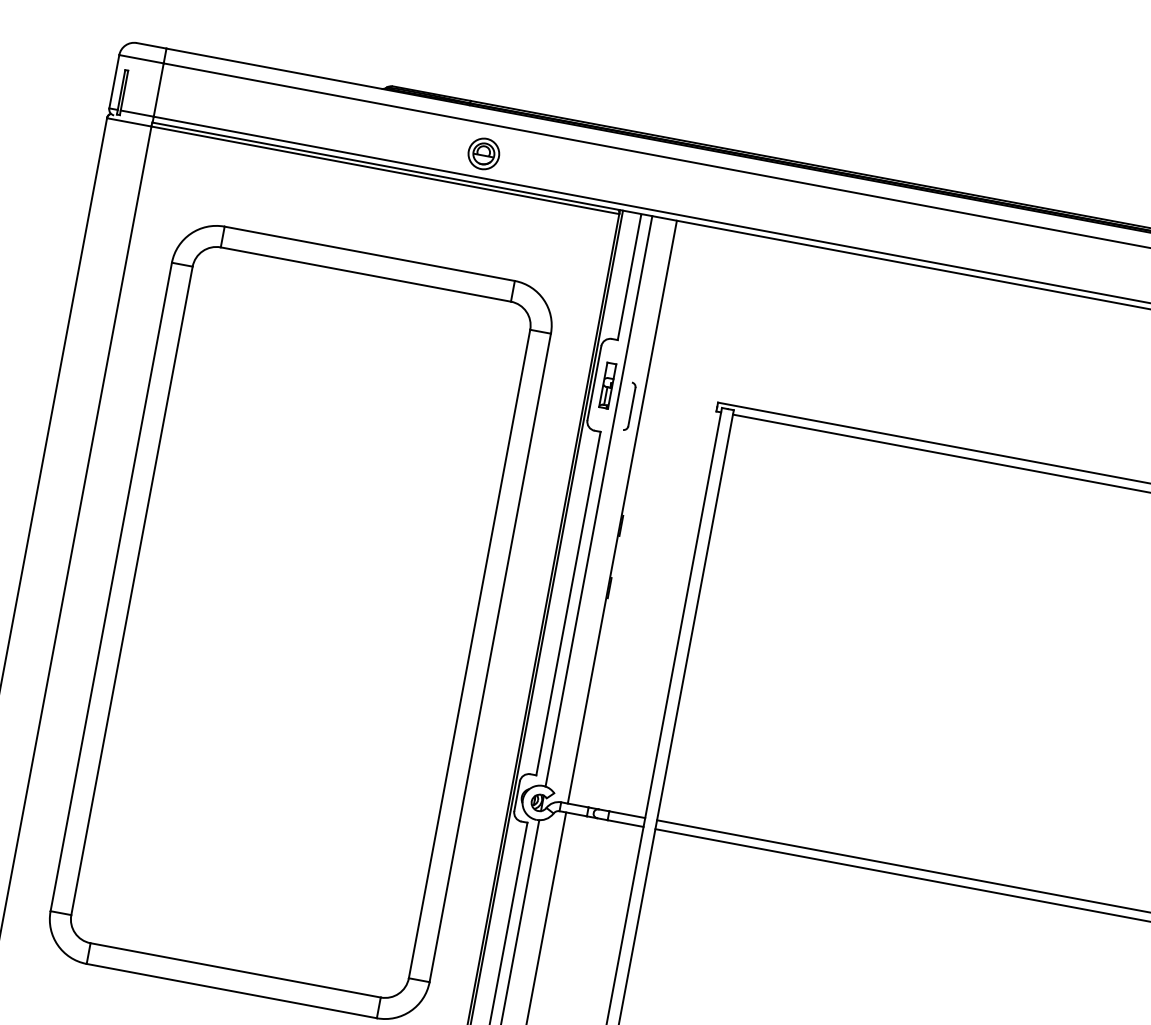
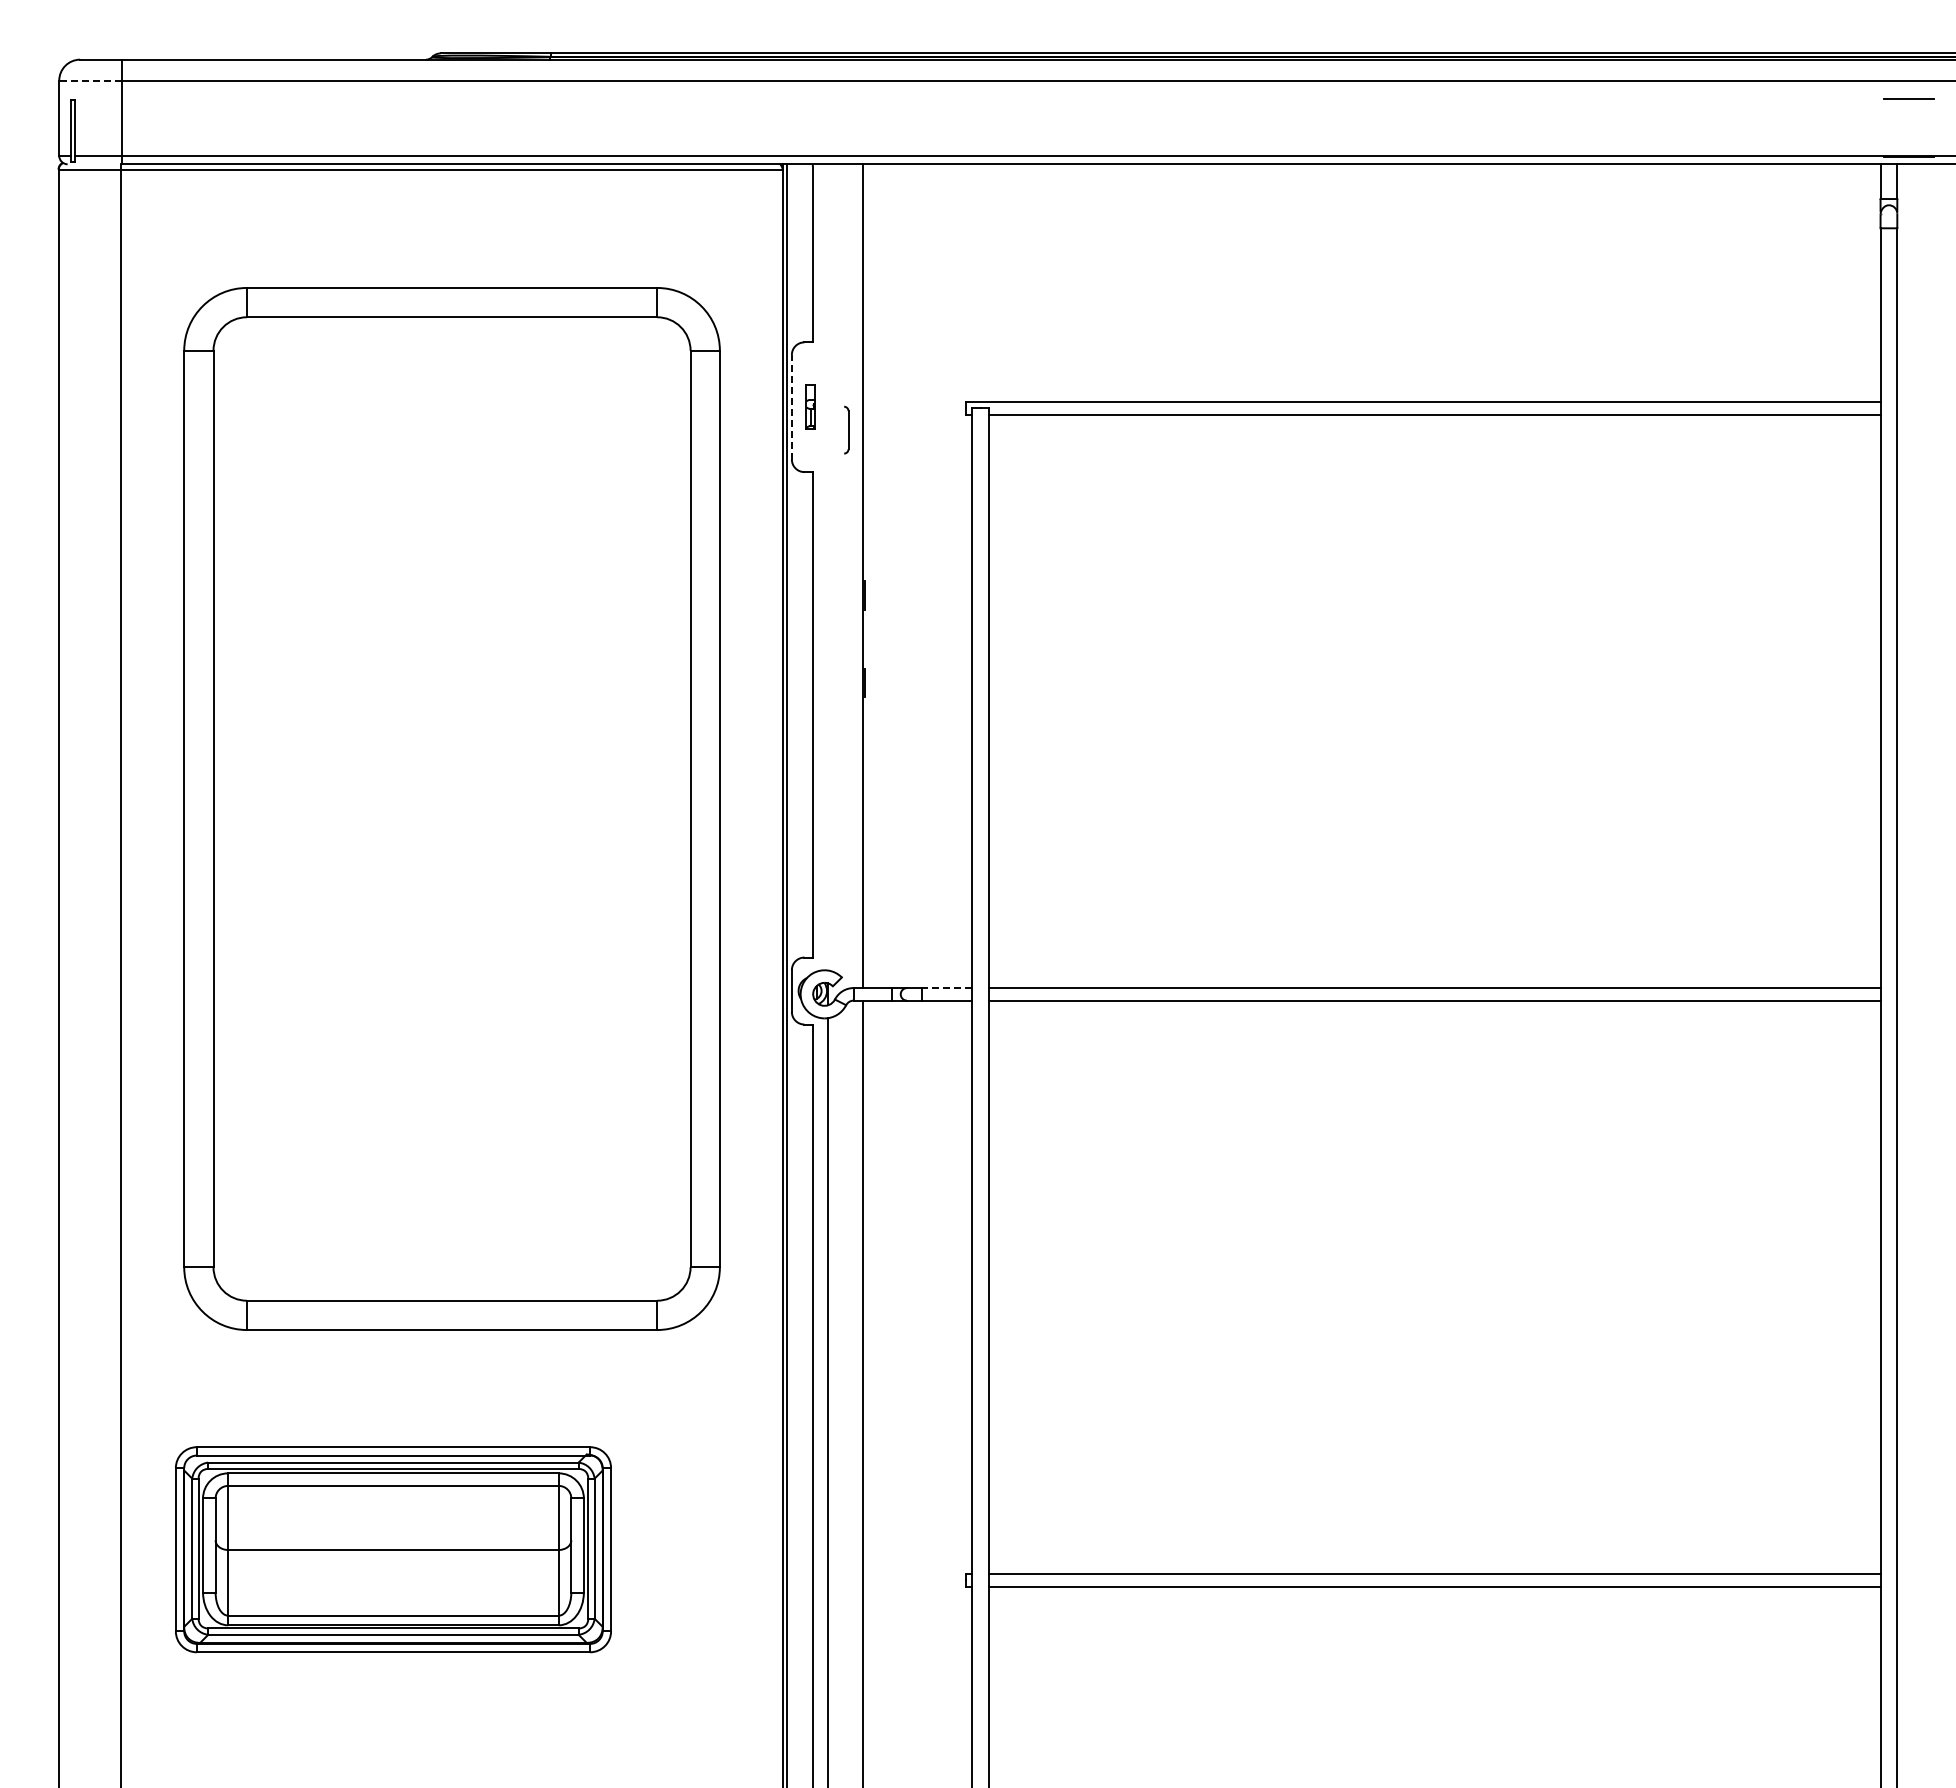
line: (141, 59) -> (90, 80), solid -> dashed
part: (483, 154) -> (582, 122), removed
line: (594, 382) -> (791, 406), solid -> dashed
part: (607, 385) -> (810, 407), size x0.7
part: (630, 406) -> (846, 429), size x0.7
line: (599, 501) -> (828, 567), removed
line: (626, 814) -> (946, 988), solid -> dashed

